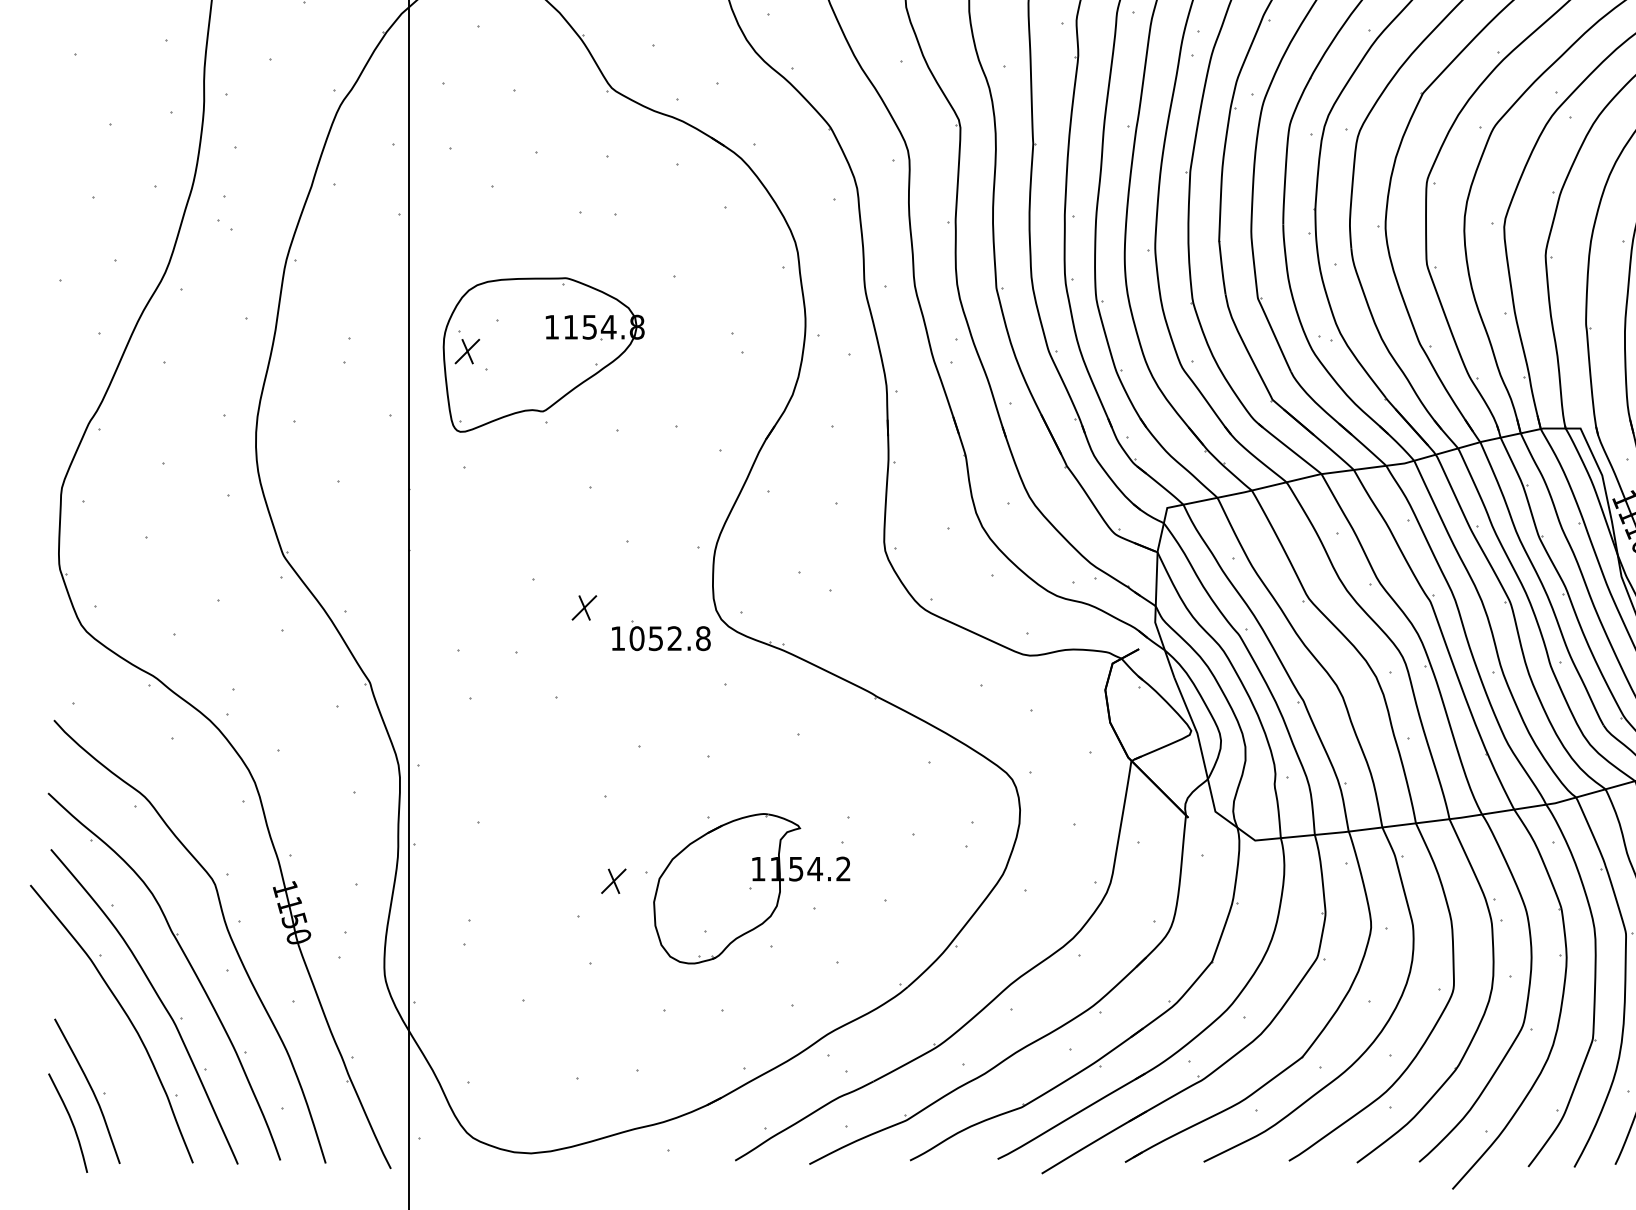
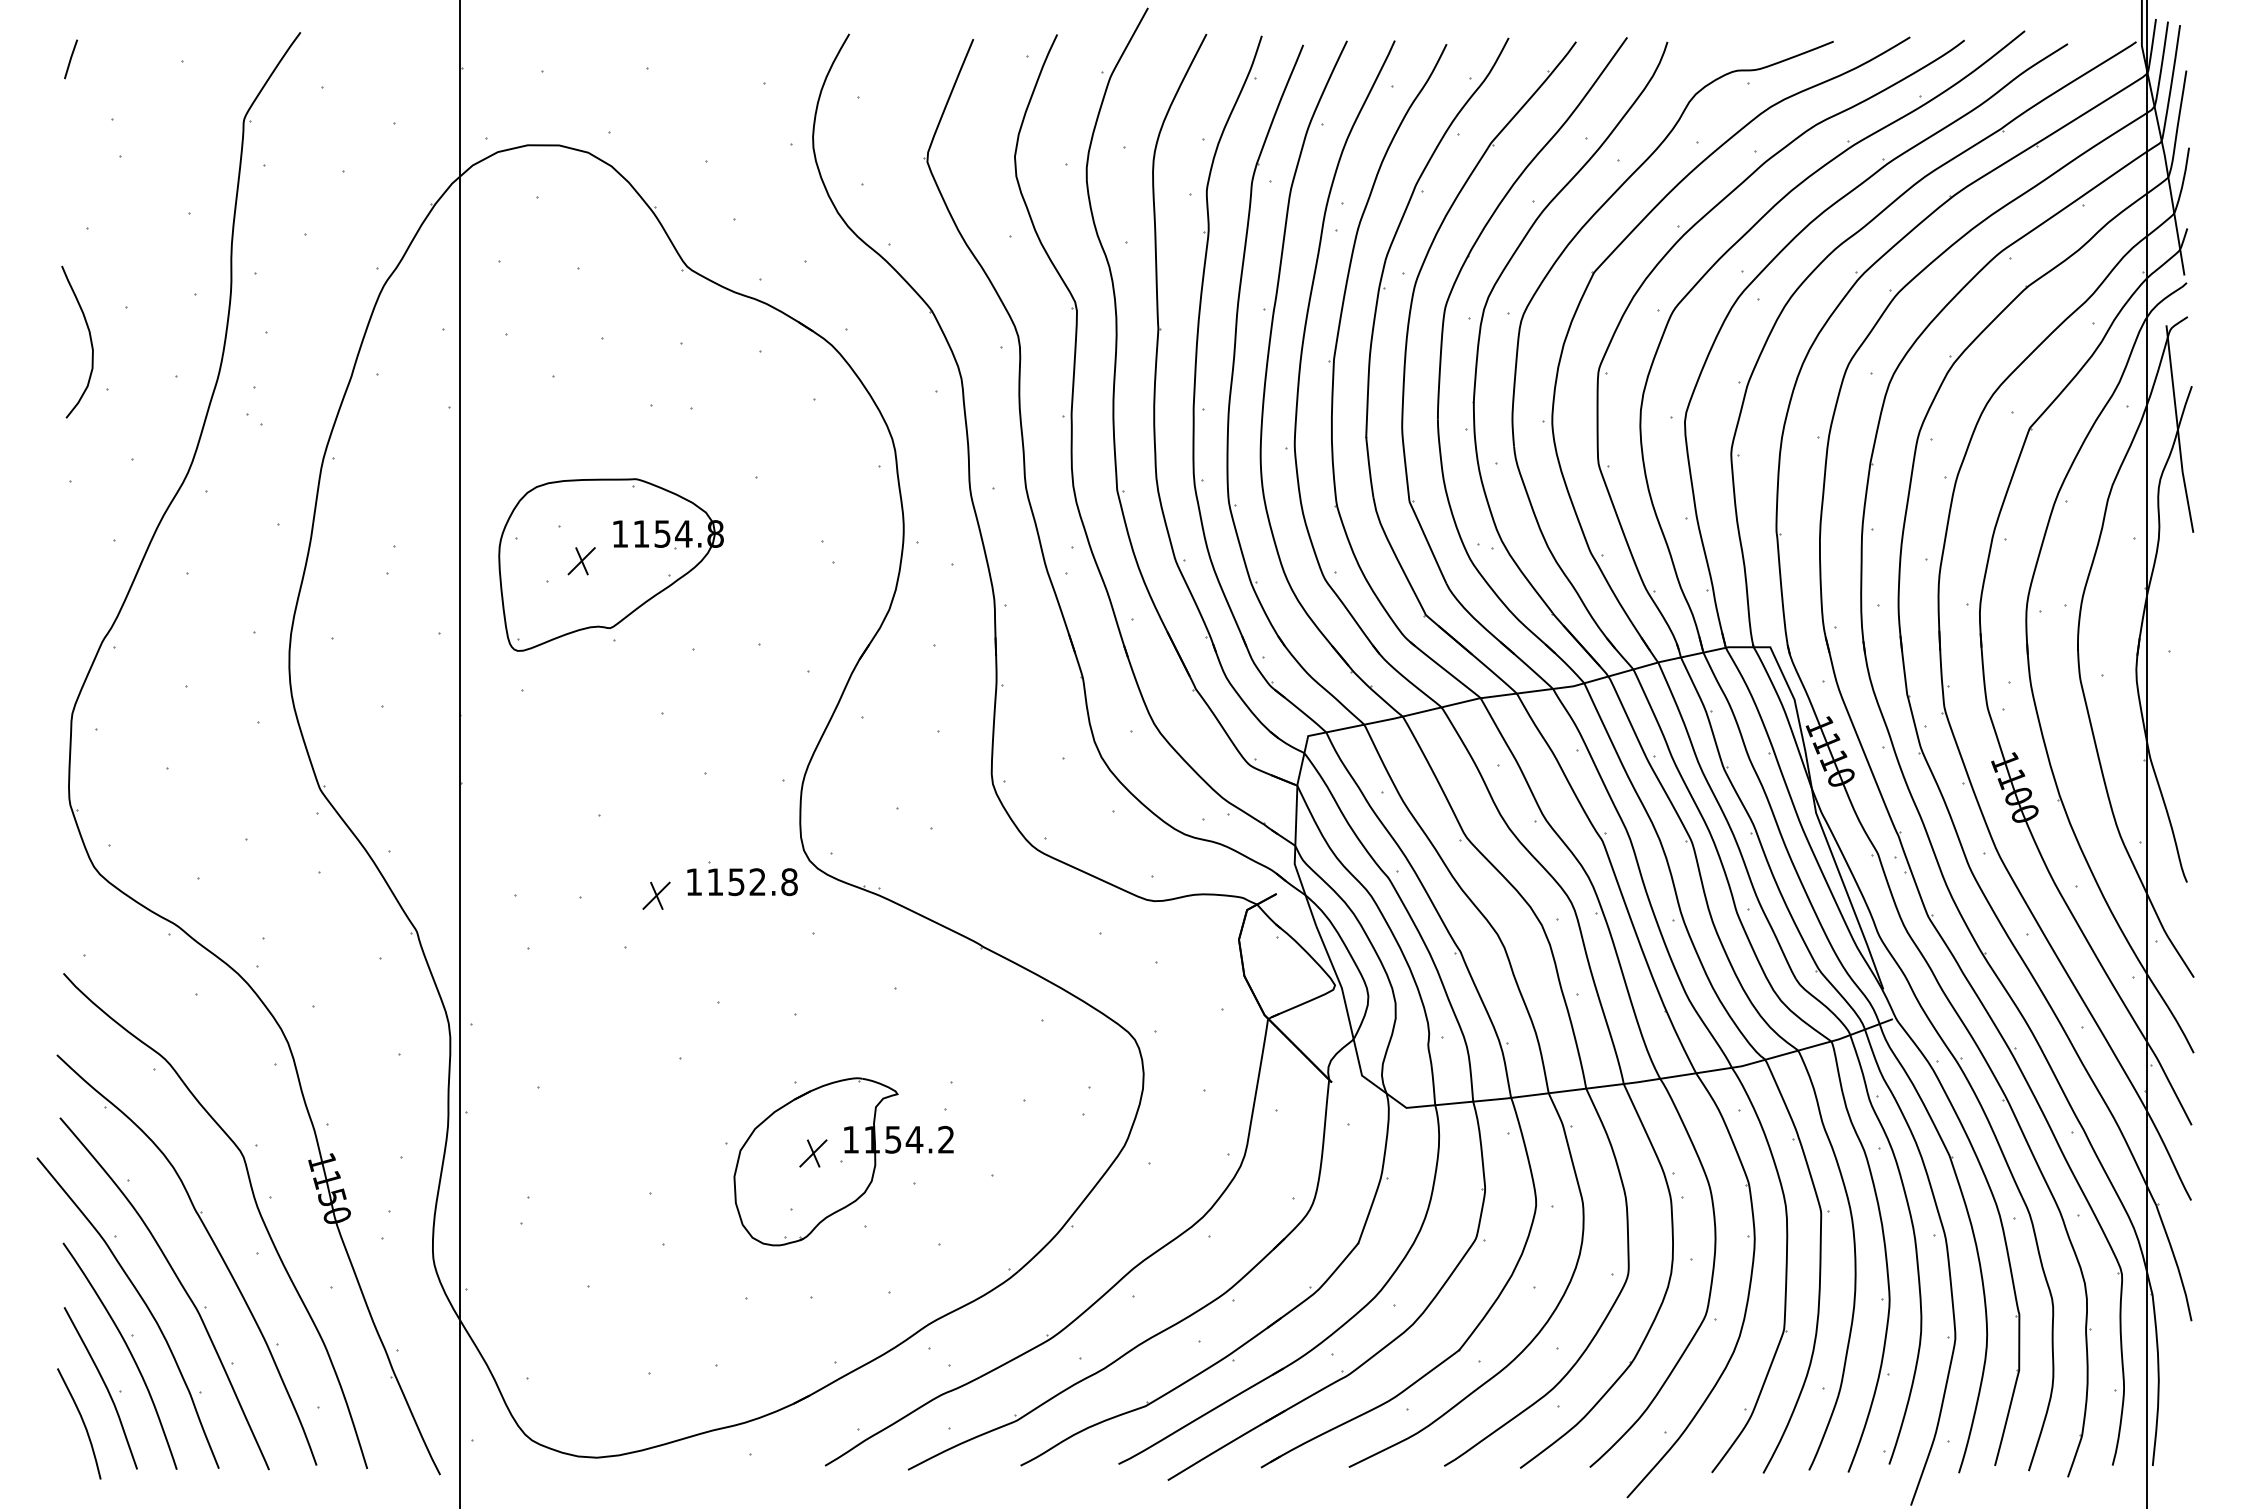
curve: (77, 152) -> (89, 338), added
part: (467, 351) -> (581, 561), moved
part: (584, 607) -> (656, 895), moved
text: (637, 638) -> (715, 882), 1052.8 -> 1152.8
part: (613, 881) -> (813, 1153), moved
part: (111, 1056) -> (127, 1349), added

